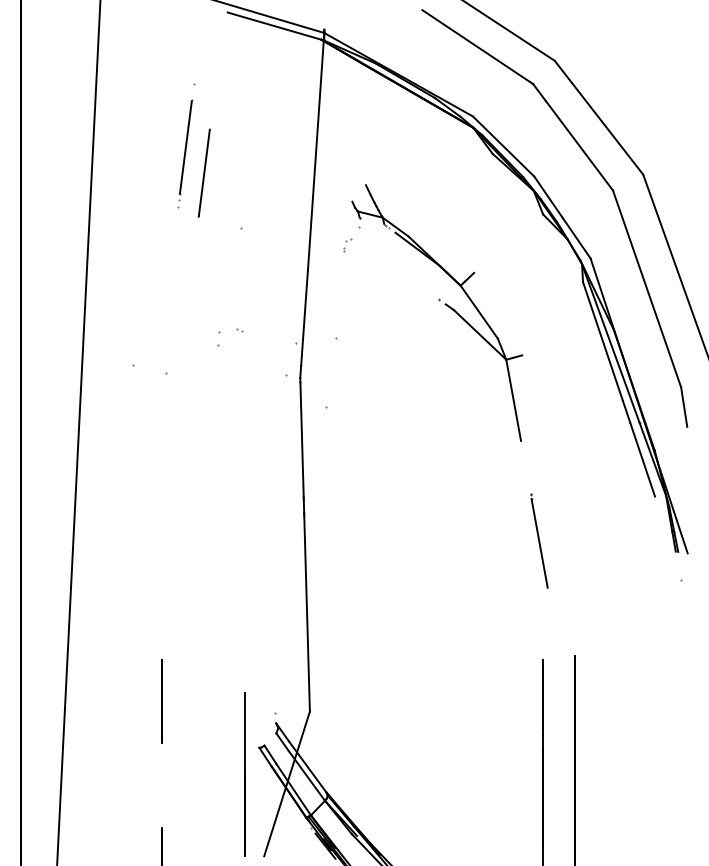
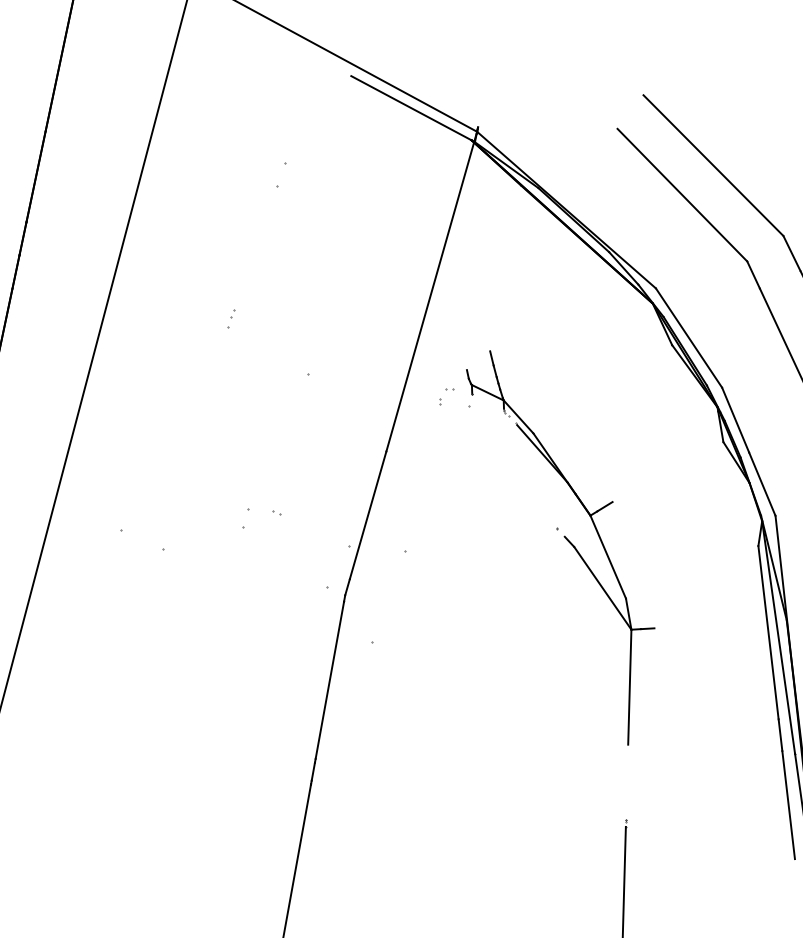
line: (185, 147) -> (254, 248), removed
line: (203, 172) -> (272, 287), removed
part: (347, 245) -> (445, 396), moved

